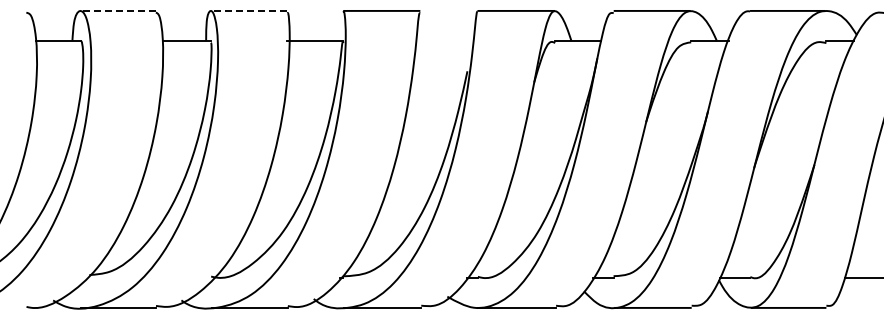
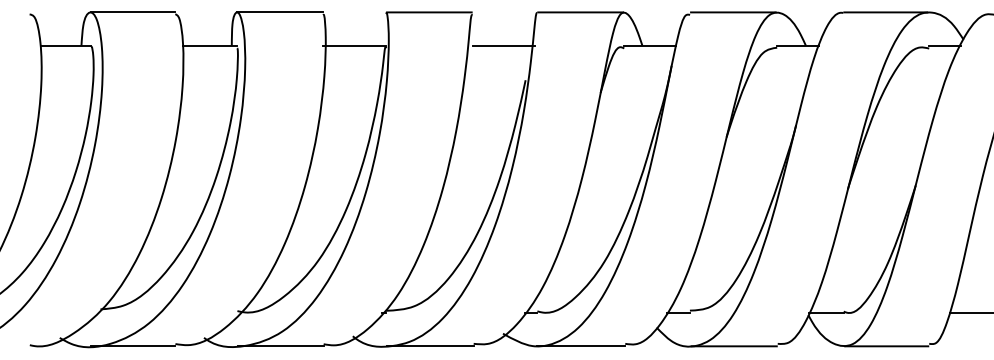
line: (118, 10) -> (133, 11), dashed -> solid
line: (248, 10) -> (279, 11), dashed -> solid
line: (448, 40) -> (504, 45), added

